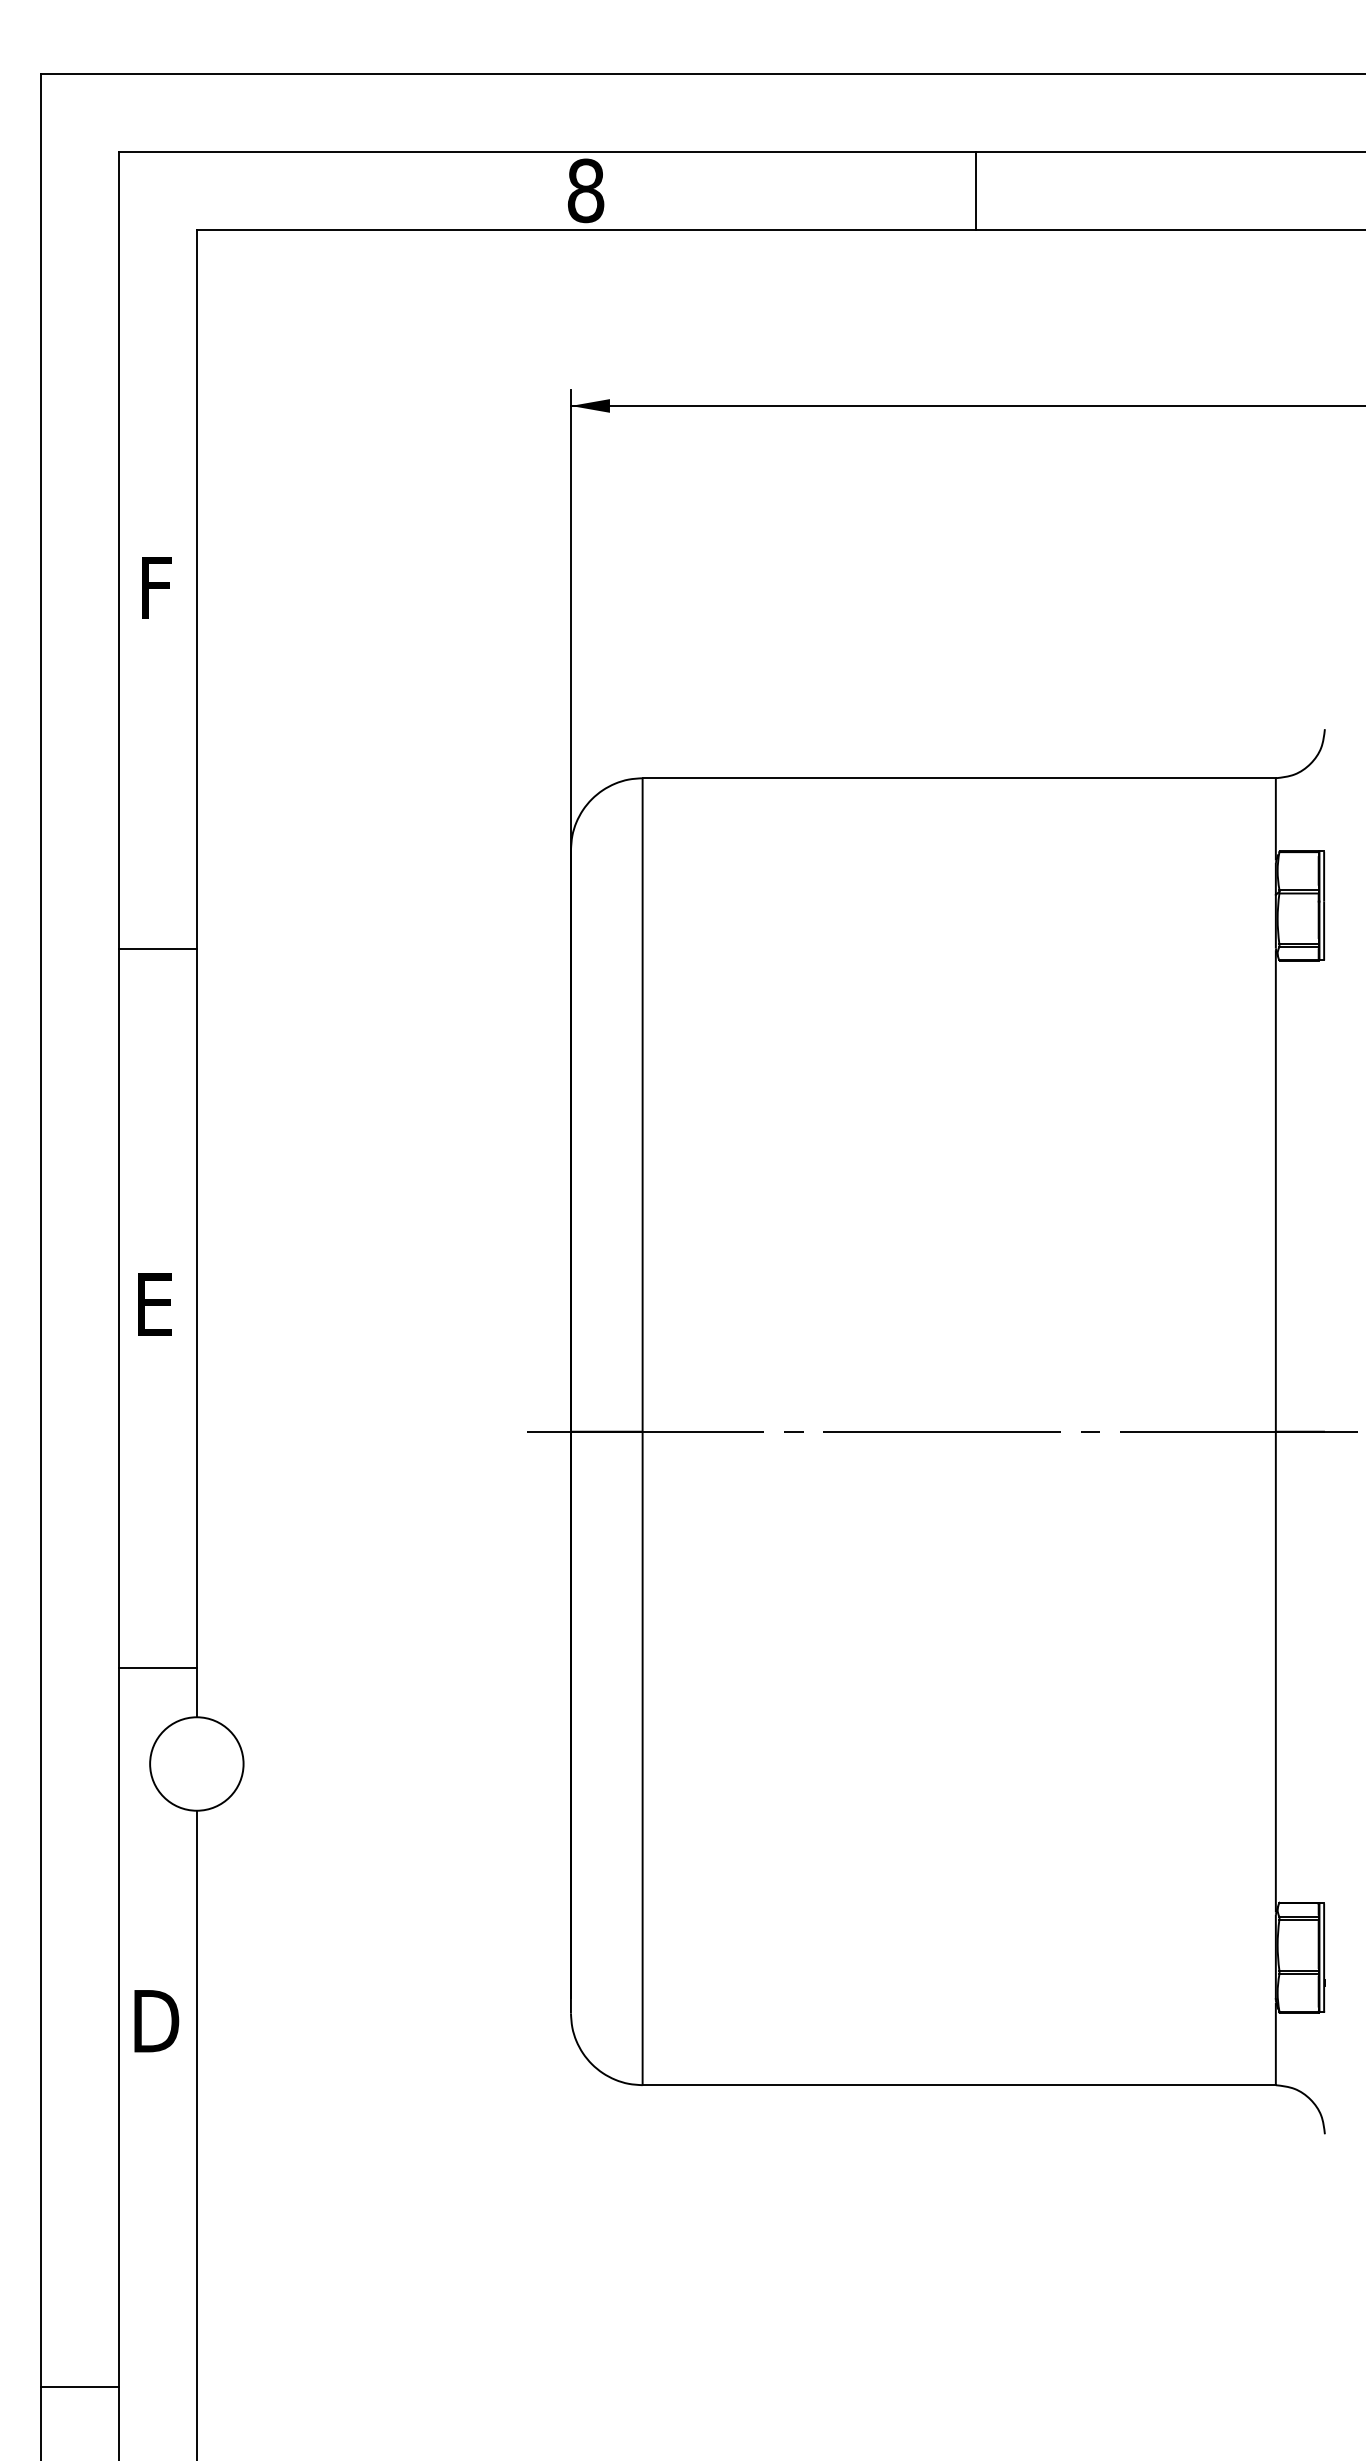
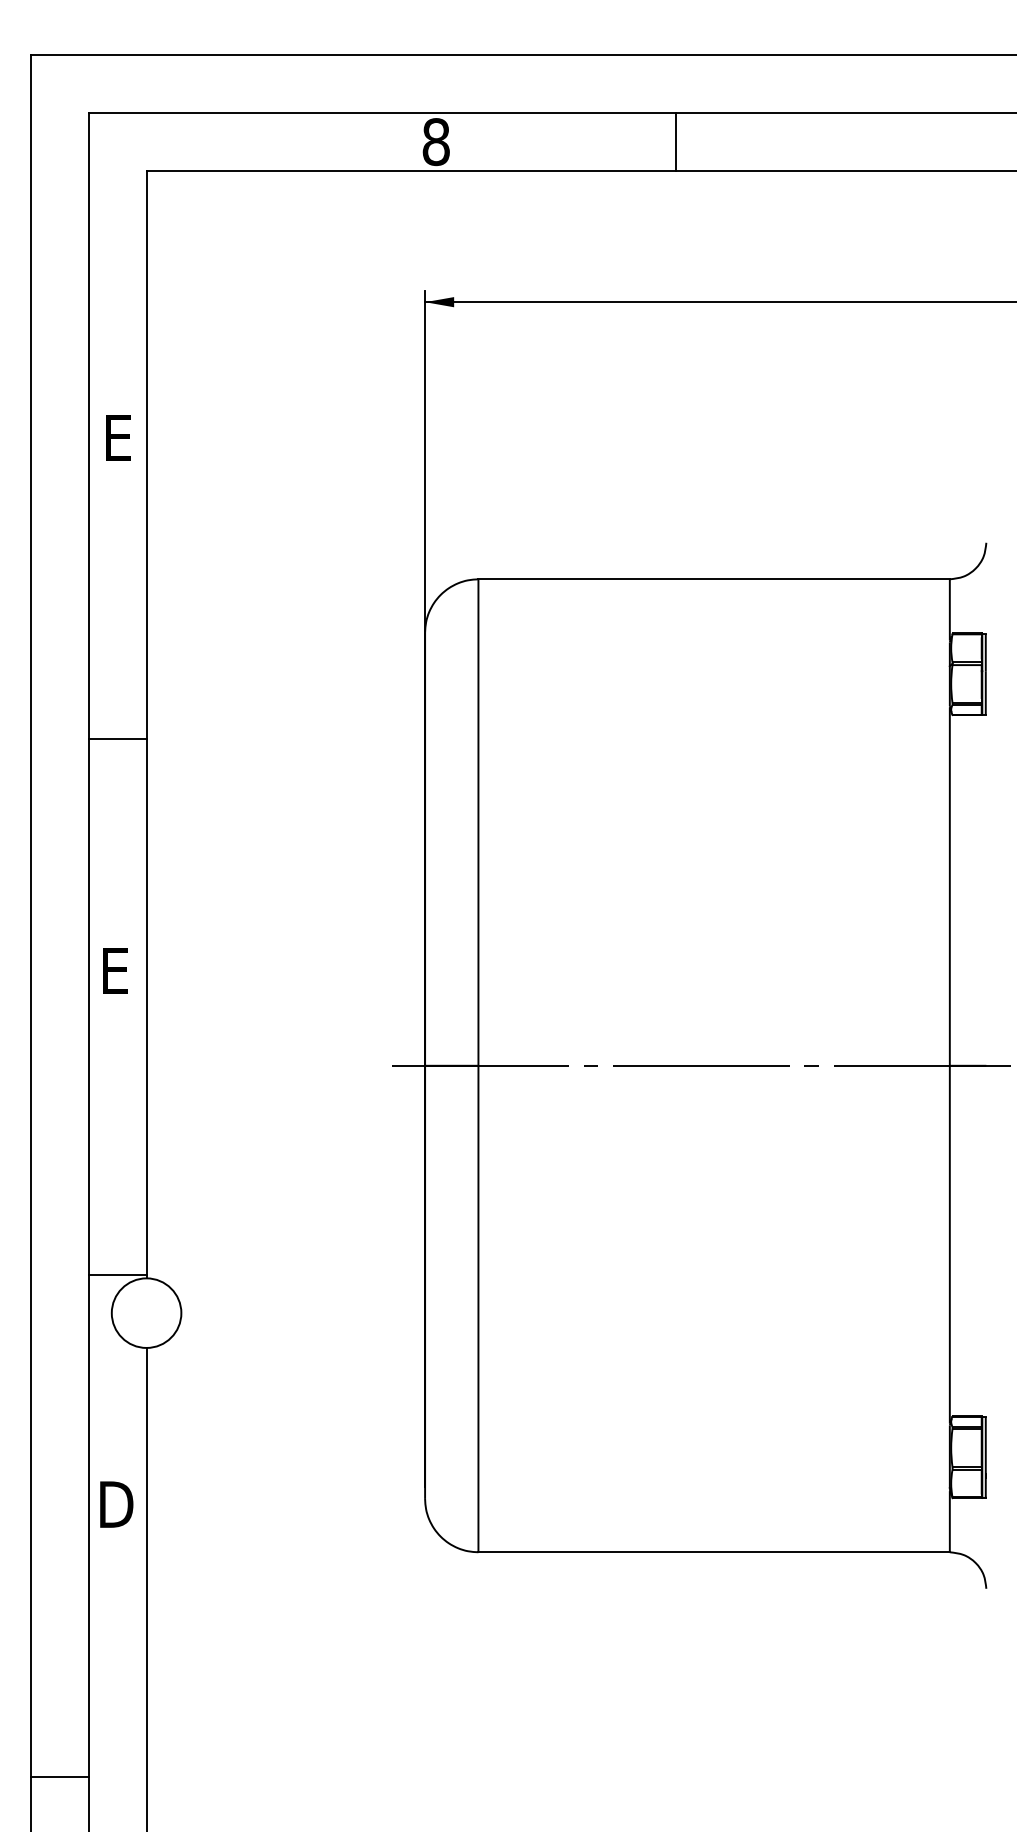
line: (975, 190) -> (676, 141), moved
text: (161, 587) -> (120, 437), F -> E
line: (157, 949) -> (117, 739), moved
line: (157, 1667) -> (117, 1274), moved

